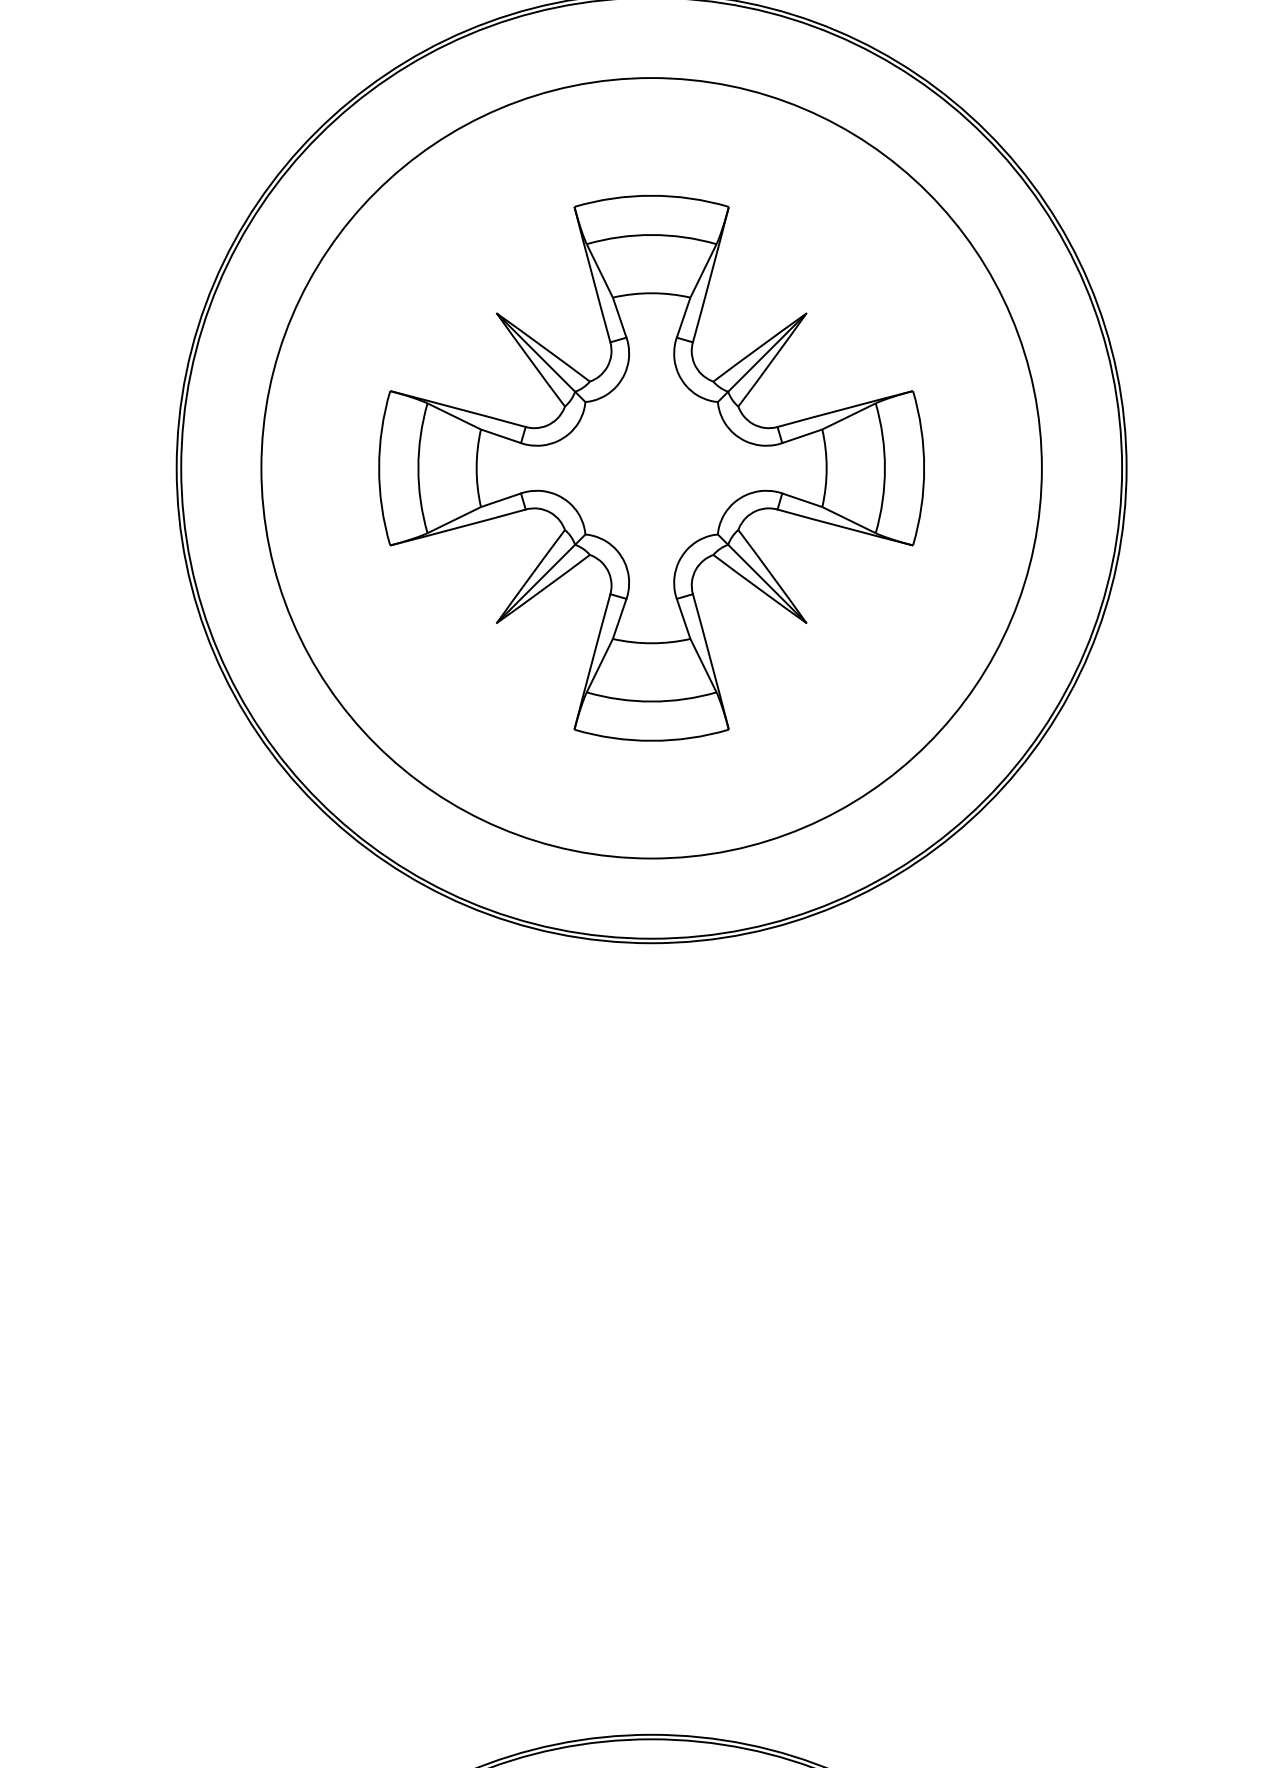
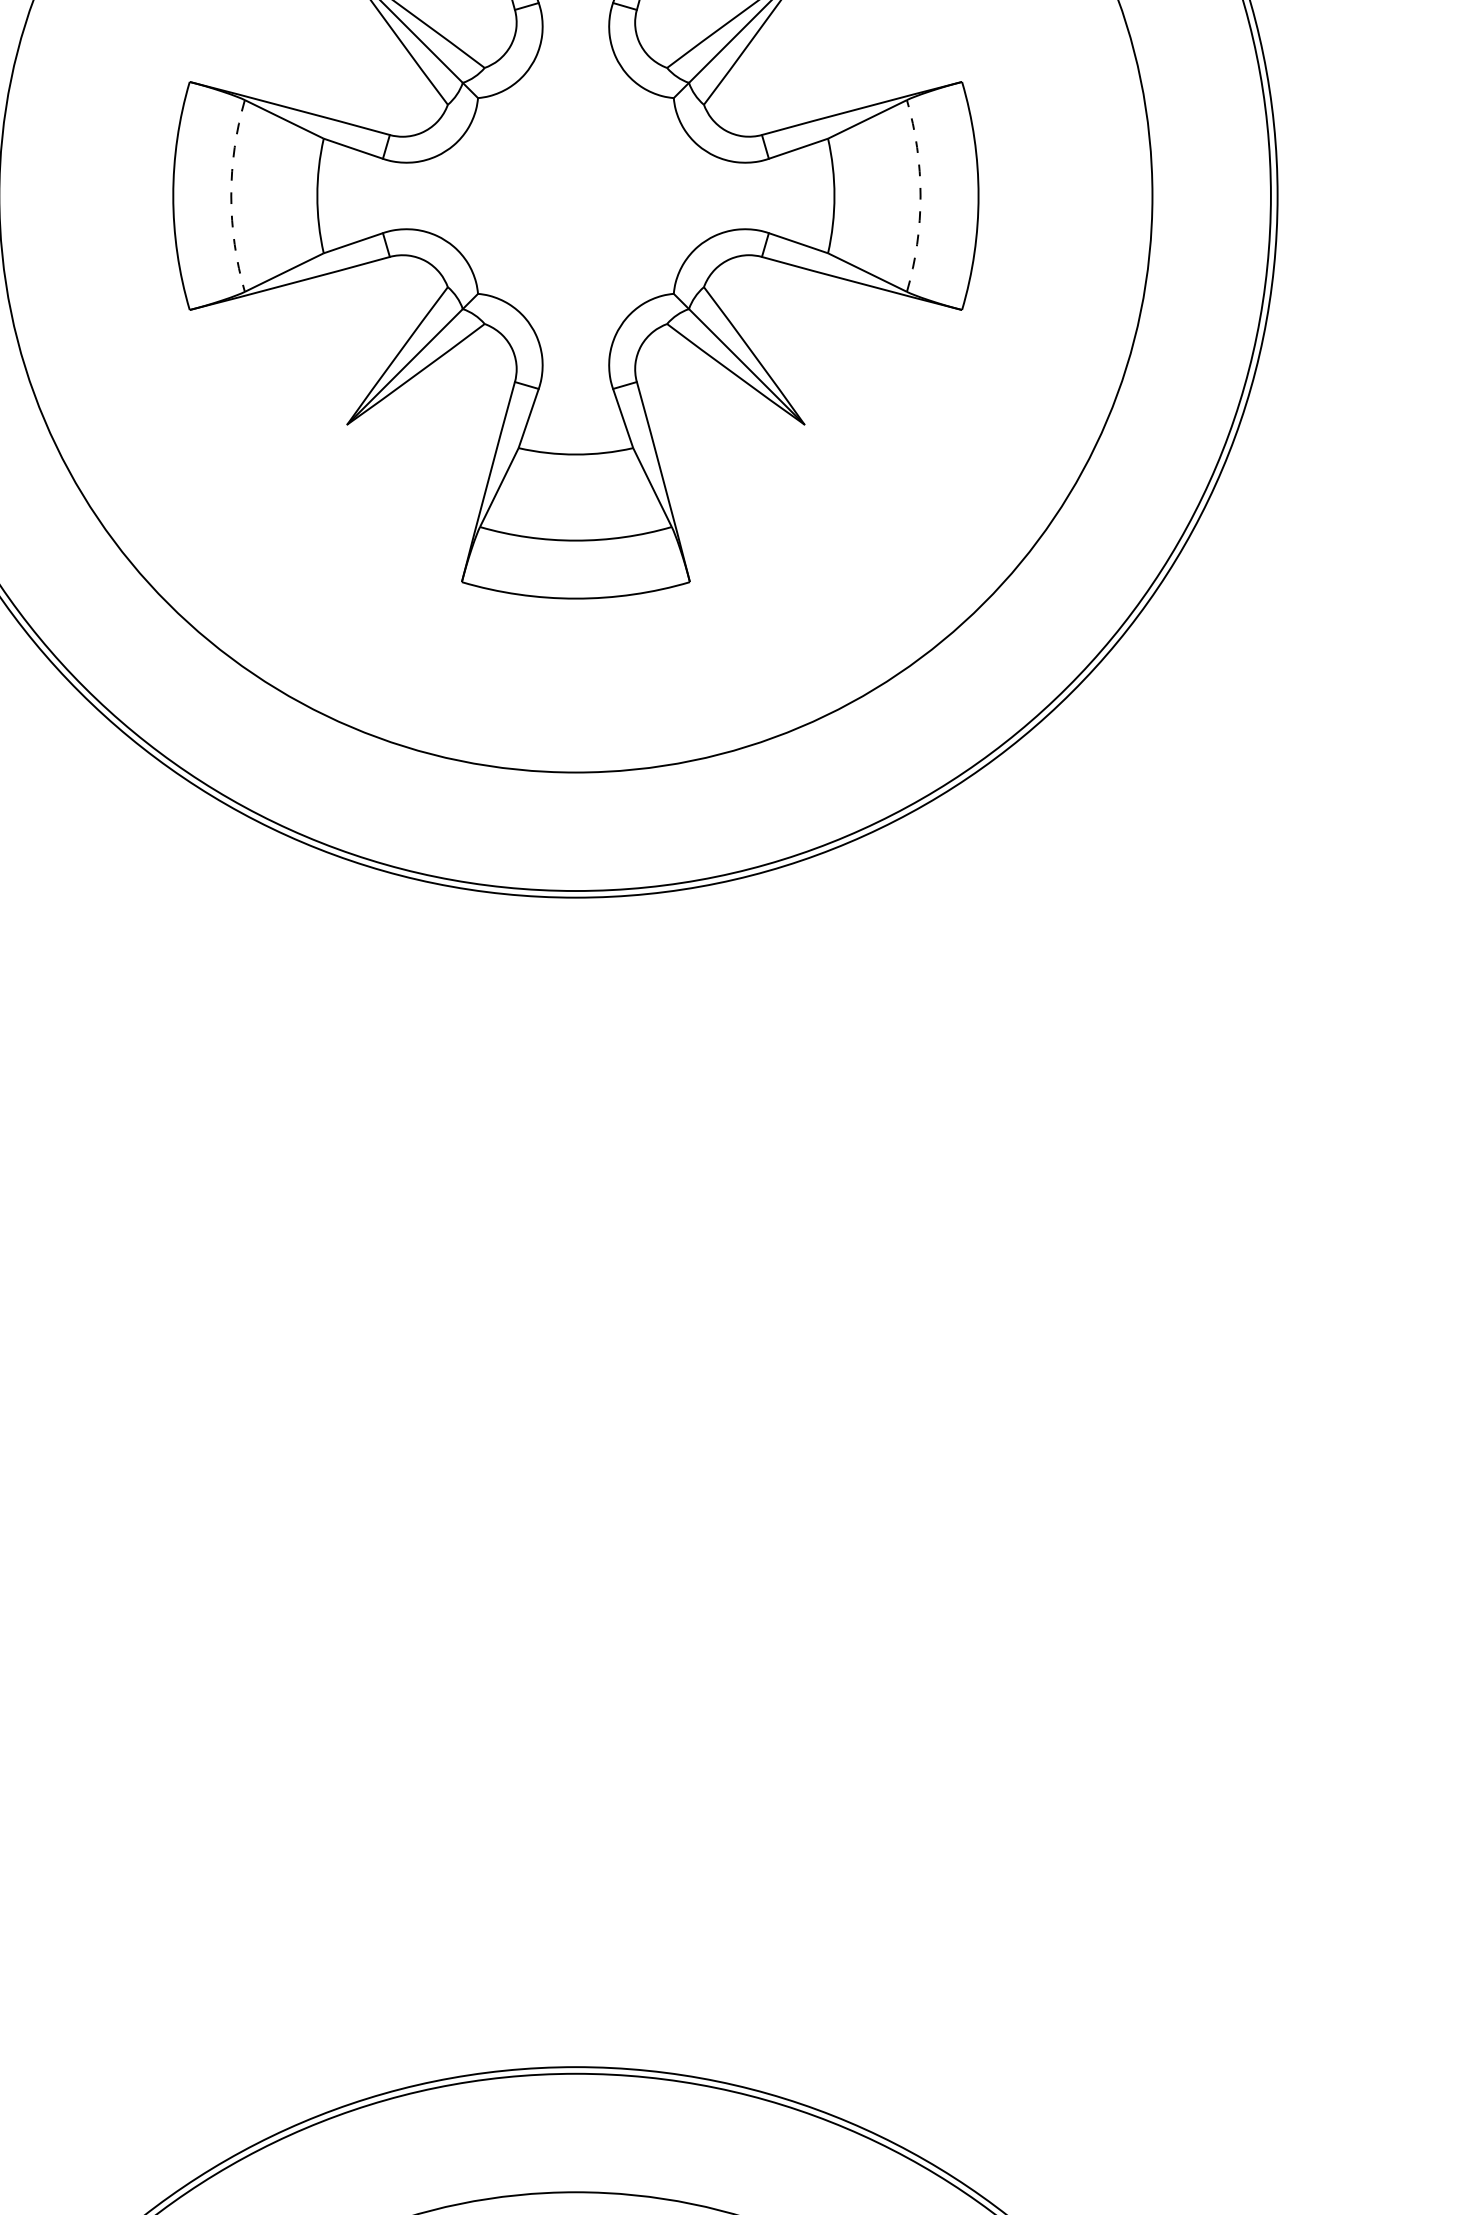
arc: (418, 468) -> (231, 196), solid -> dashed
arc: (884, 468) -> (919, 196), solid -> dashed

